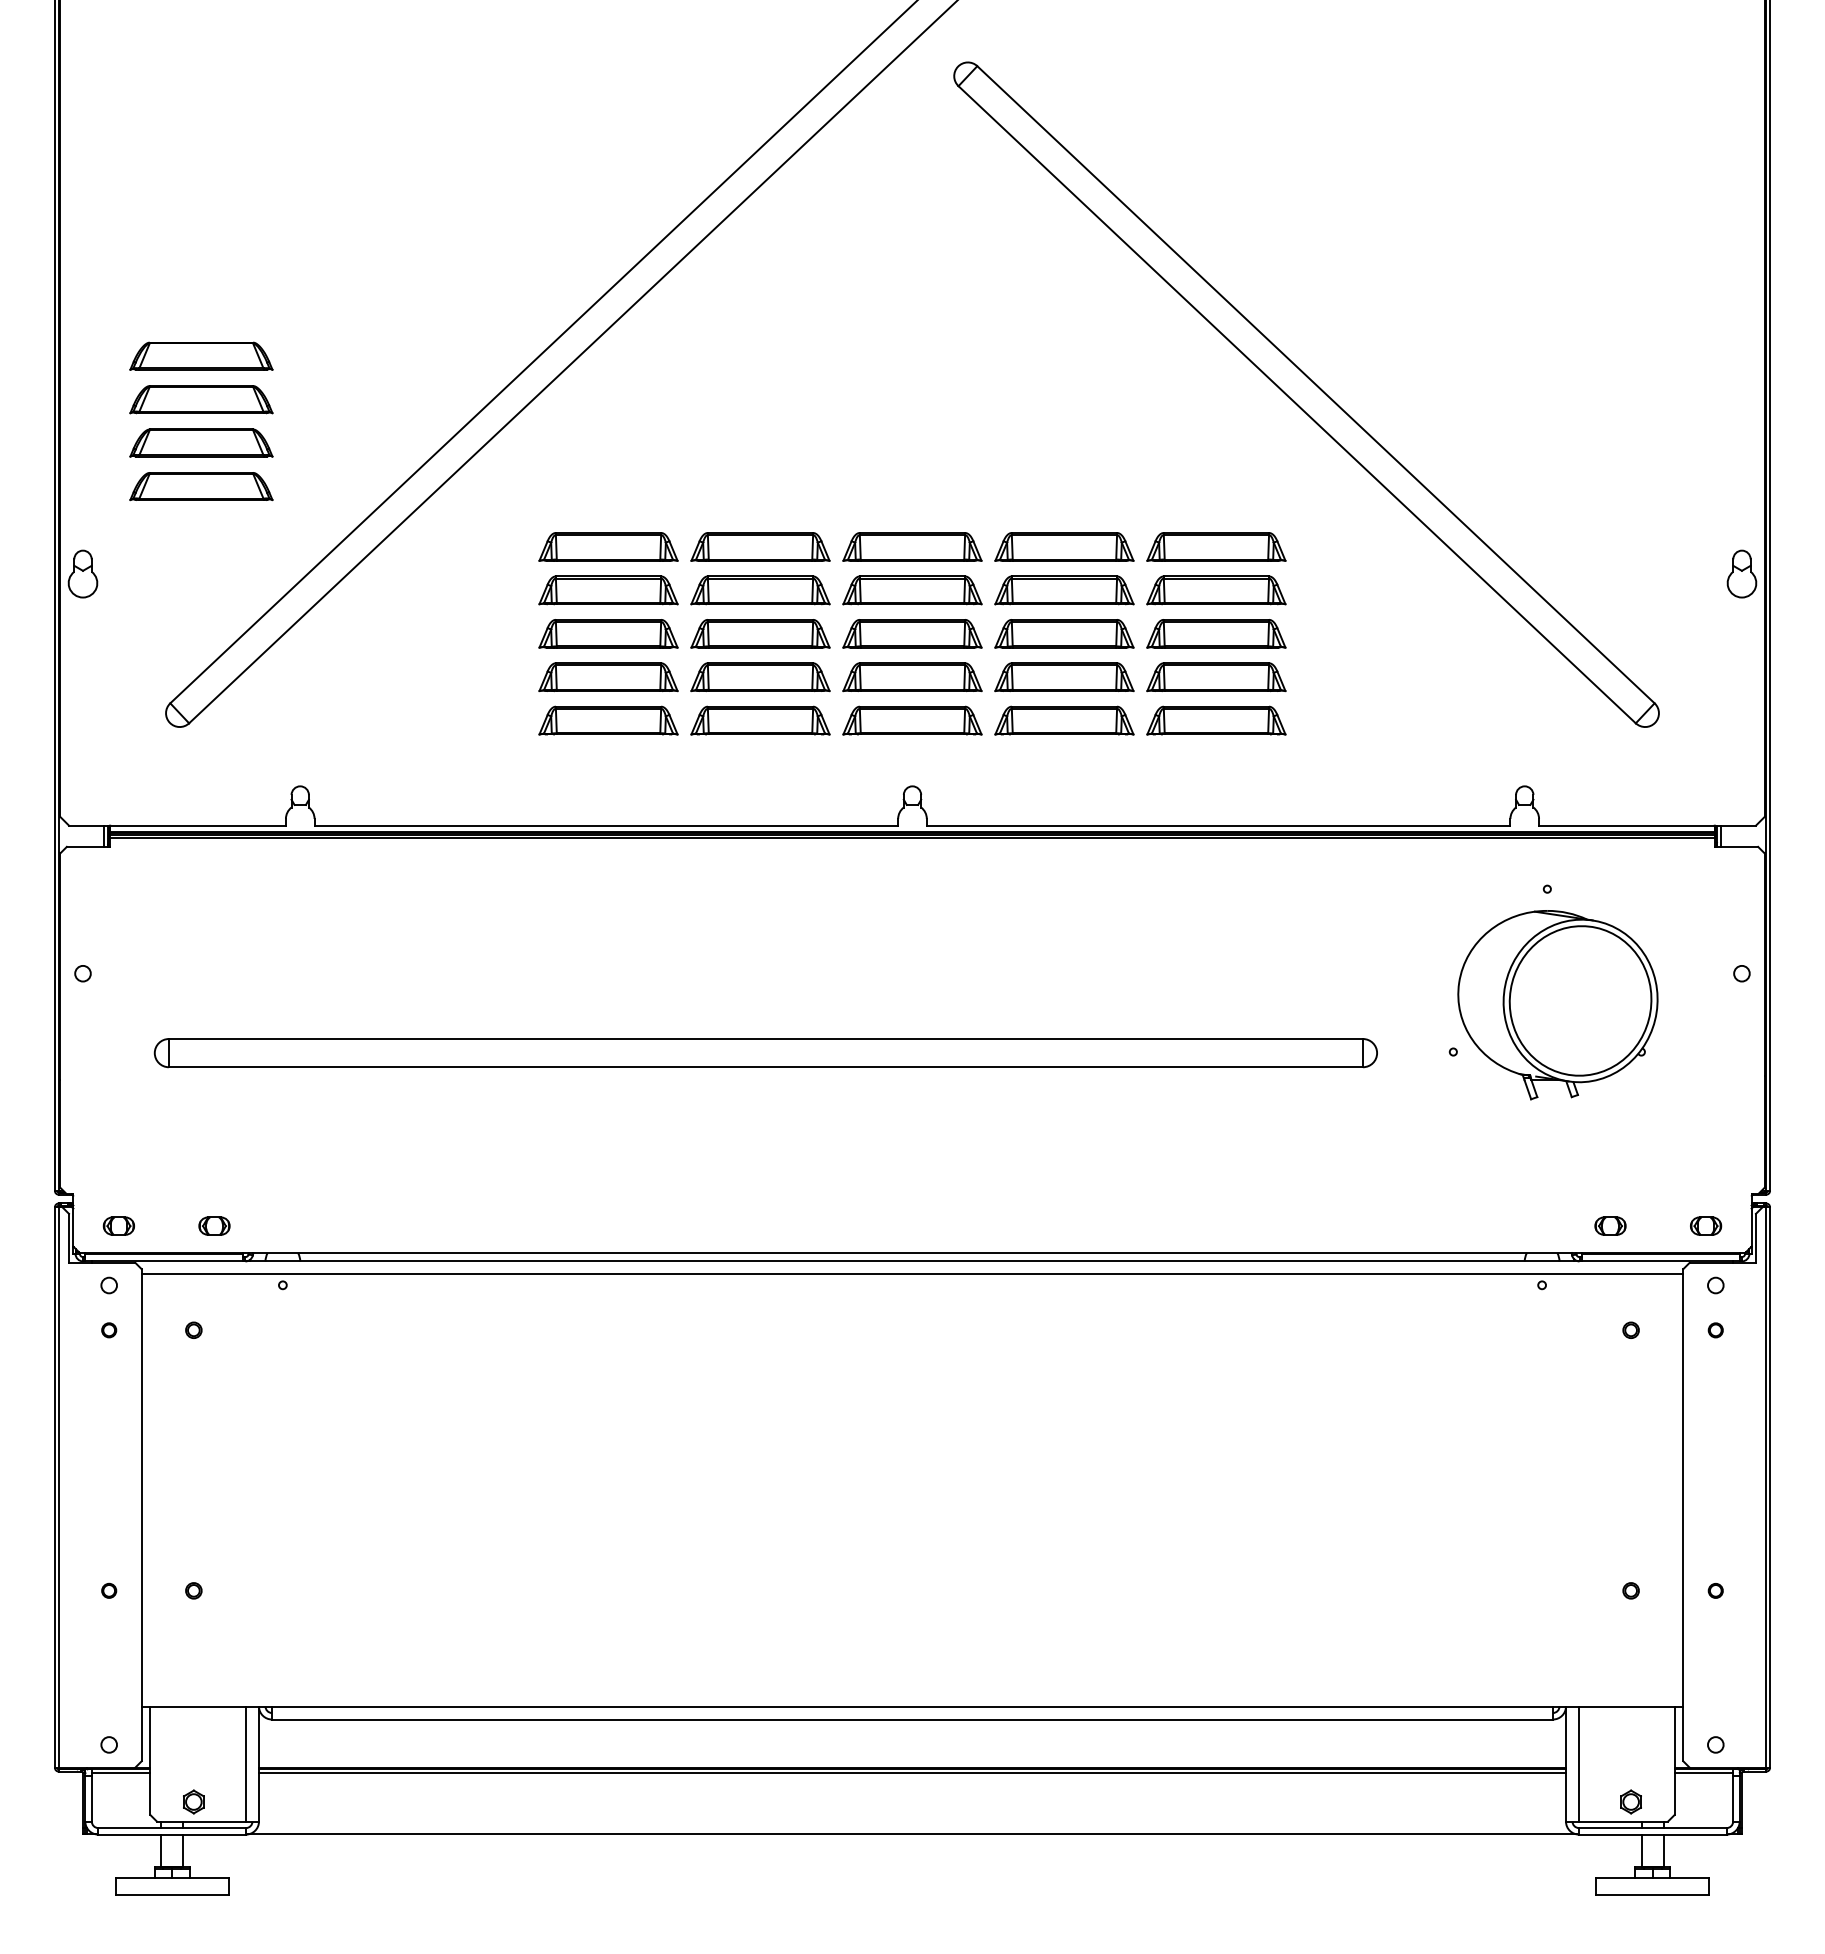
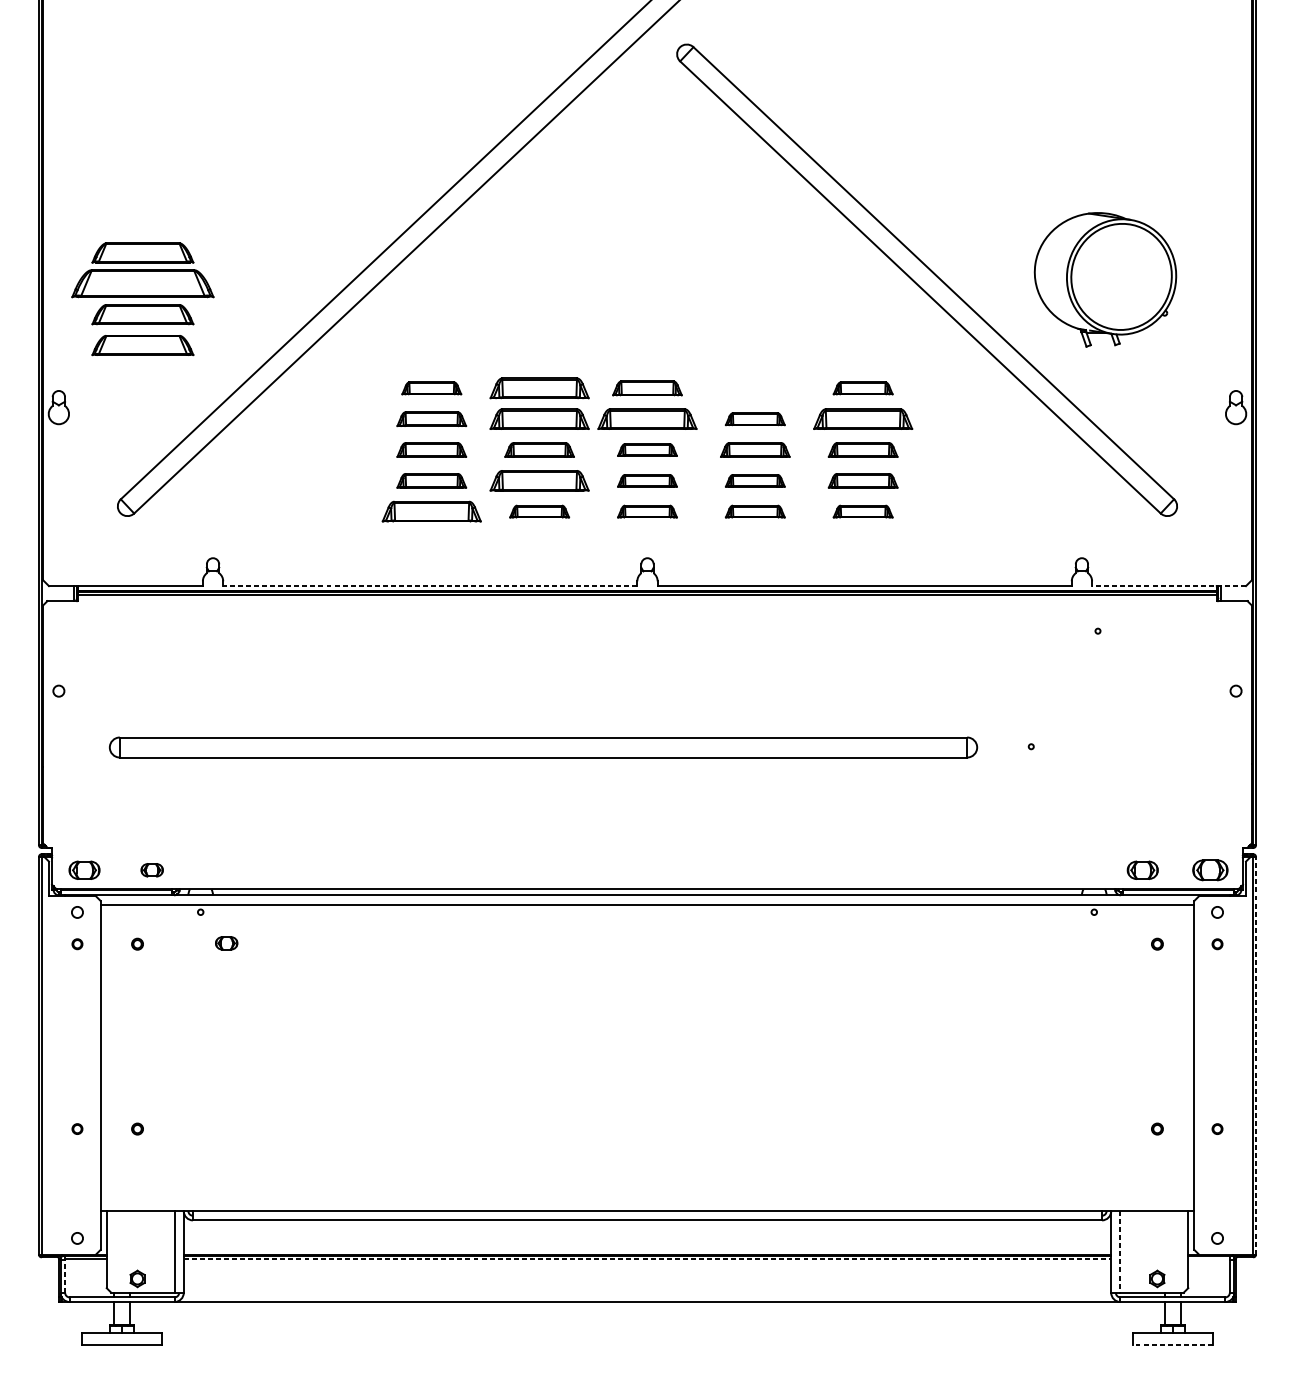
part: (201, 399) -> (142, 283), size x1.4
part: (608, 546) -> (431, 388), size x0.6
part: (912, 546) -> (647, 388), size x0.7
part: (1064, 546) -> (755, 388), removed
part: (1216, 546) -> (863, 388), size x0.6
part: (608, 590) -> (431, 419), size x0.7
part: (1064, 590) -> (755, 419), size x0.6
part: (608, 633) -> (431, 449), size x0.7
part: (760, 633) -> (539, 449), size x0.7
part: (912, 633) -> (647, 449), size x0.6
part: (1064, 633) -> (755, 449), size x0.7
part: (1216, 633) -> (863, 449), size x0.7
part: (608, 677) -> (431, 480), size x0.7
part: (912, 677) -> (647, 480), size x0.6
part: (1064, 677) -> (755, 480), size x0.6
part: (1216, 677) -> (863, 480), size x0.7
part: (760, 720) -> (539, 511), size x0.6
part: (912, 720) -> (647, 511), size x0.6
part: (1064, 720) -> (755, 511), size x0.6
part: (1216, 720) -> (863, 511), size x0.6
line: (606, 825) -> (430, 585), solid -> dashed
line: (1647, 825) -> (1169, 585), solid -> dashed
part: (1557, 1005) -> (1105, 280), moved
part: (118, 1225) -> (84, 869), size x1.4
part: (1610, 1225) -> (1142, 869), size x1.4
part: (1706, 1225) -> (1210, 869), size x1.6
part: (319, 1328) -> (226, 942), added
line: (1770, 1487) -> (1256, 1055), solid -> dashed
line: (1579, 1764) -> (1120, 1252), solid -> dashed
line: (913, 1773) -> (648, 1258), solid -> dashed
line: (1703, 1773) -> (1208, 1258), removed
line: (91, 1798) -> (64, 1276), solid -> dashed
line: (1652, 1895) -> (1172, 1345), solid -> dashed

